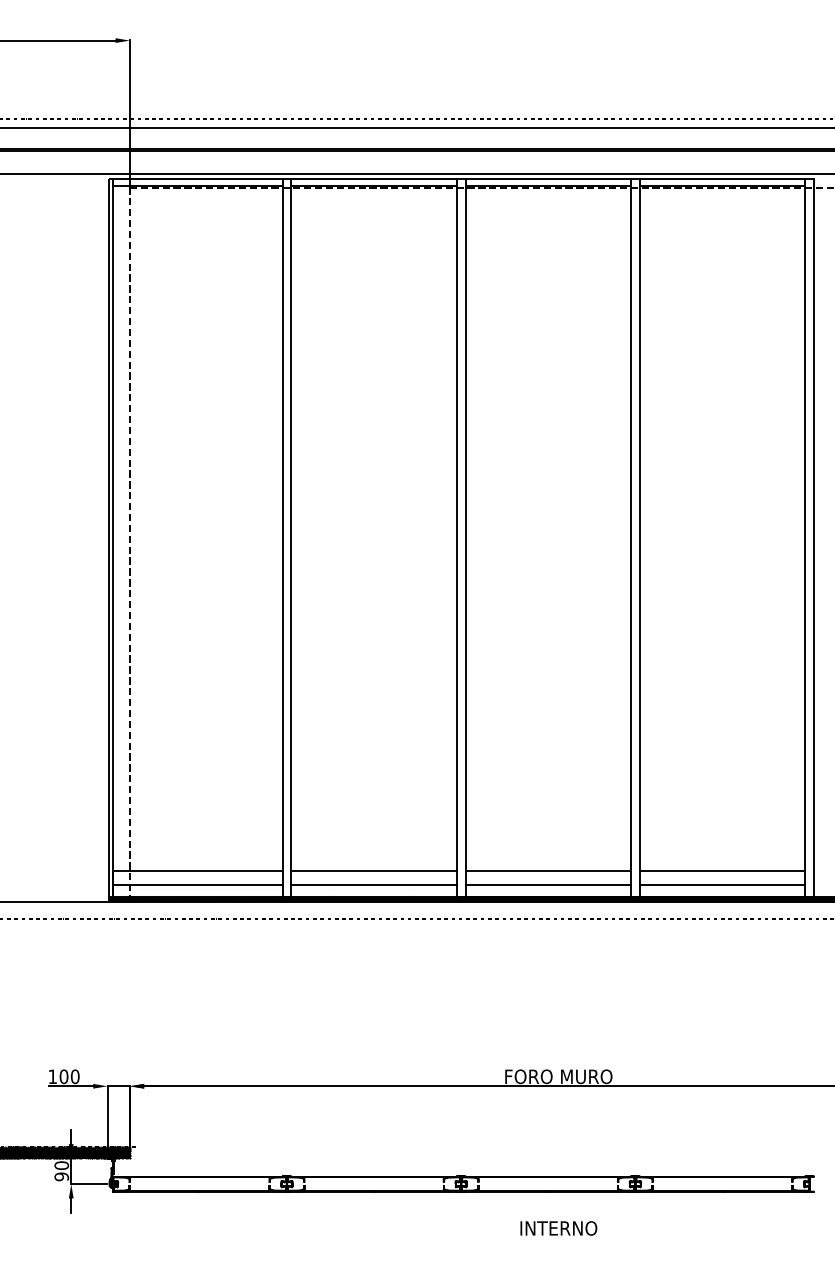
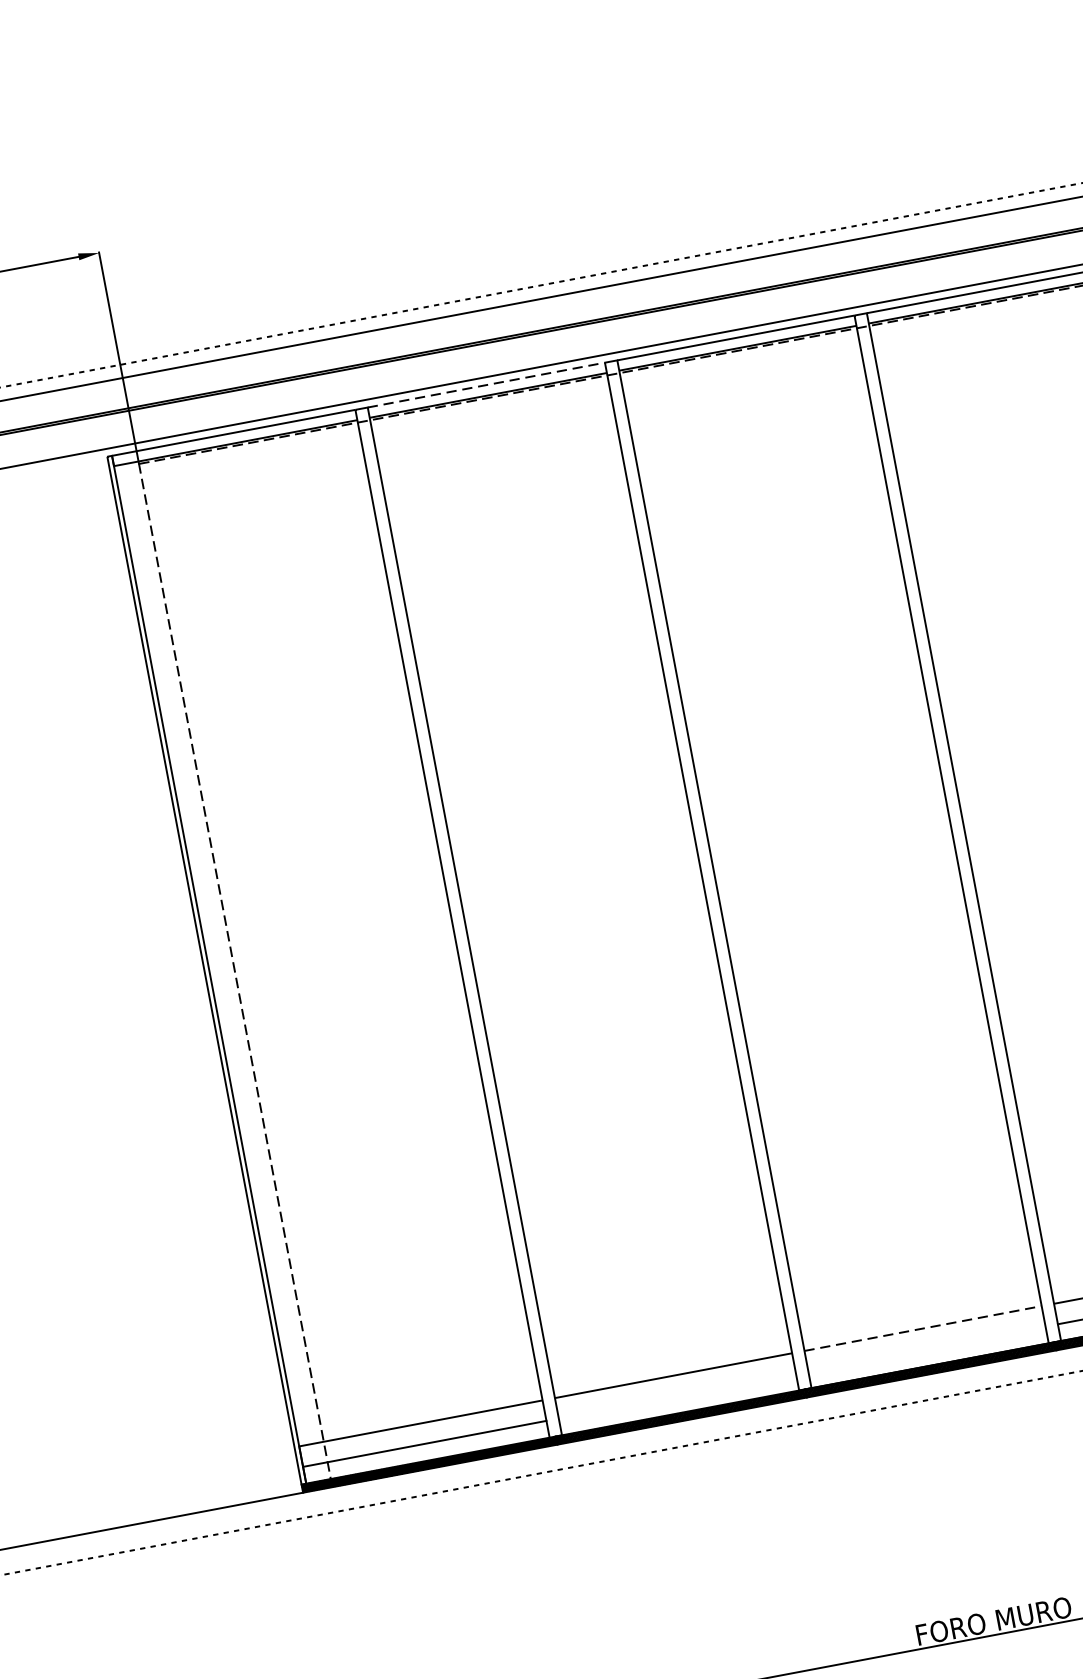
line: (374, 178) -> (486, 384), solid -> dashed
line: (548, 870) -> (923, 1328), solid -> dashed
line: (373, 884) -> (676, 1395), removed
line: (548, 884) -> (927, 1348), removed

